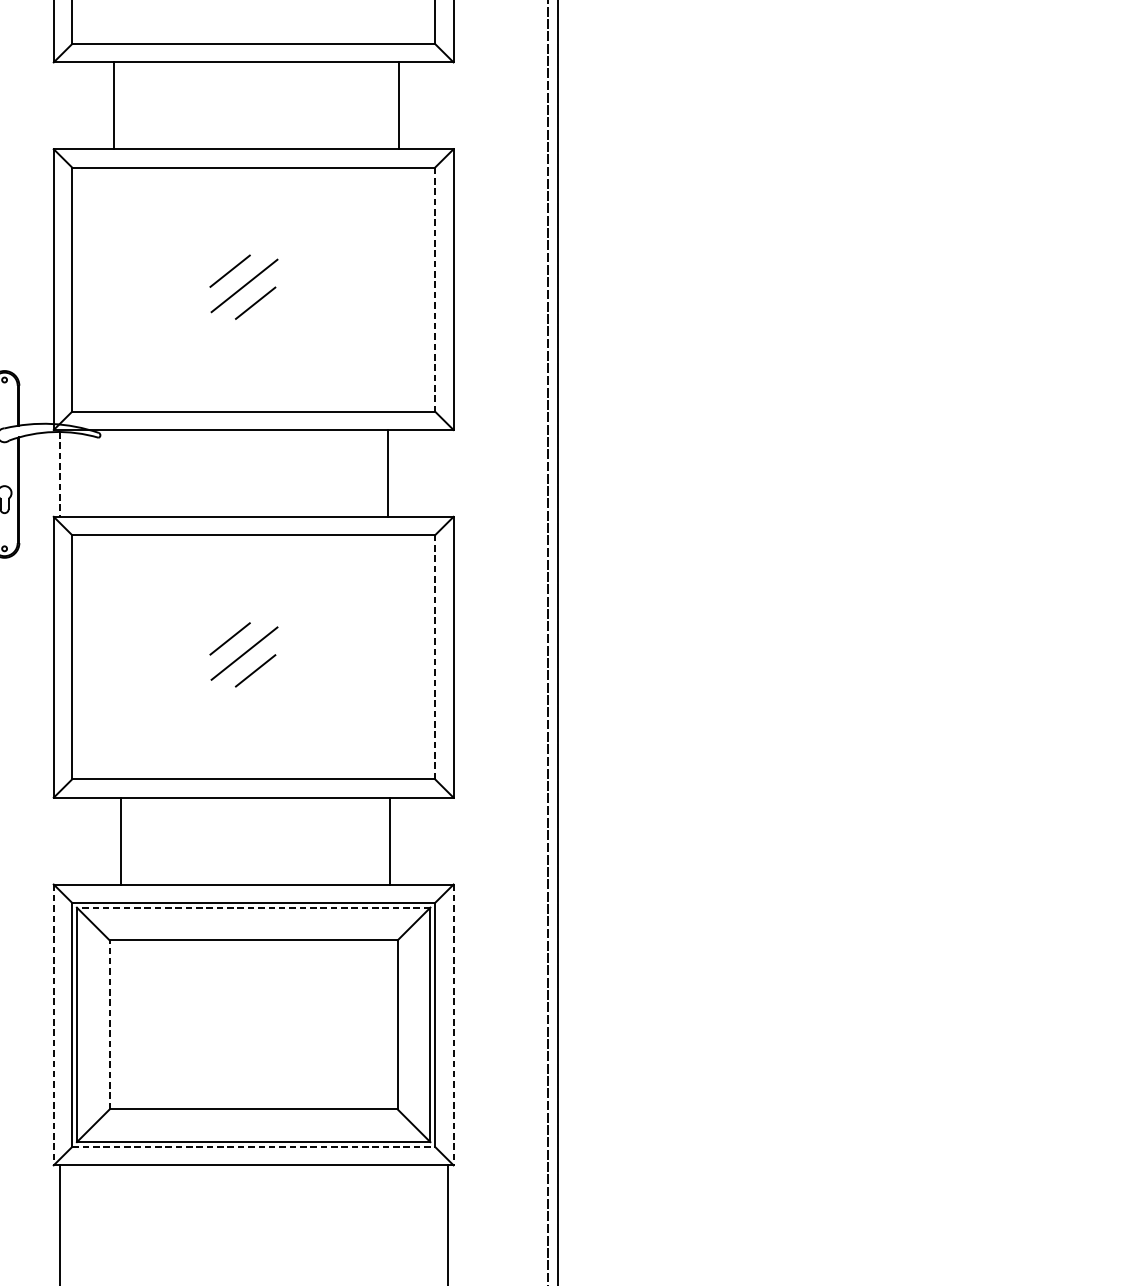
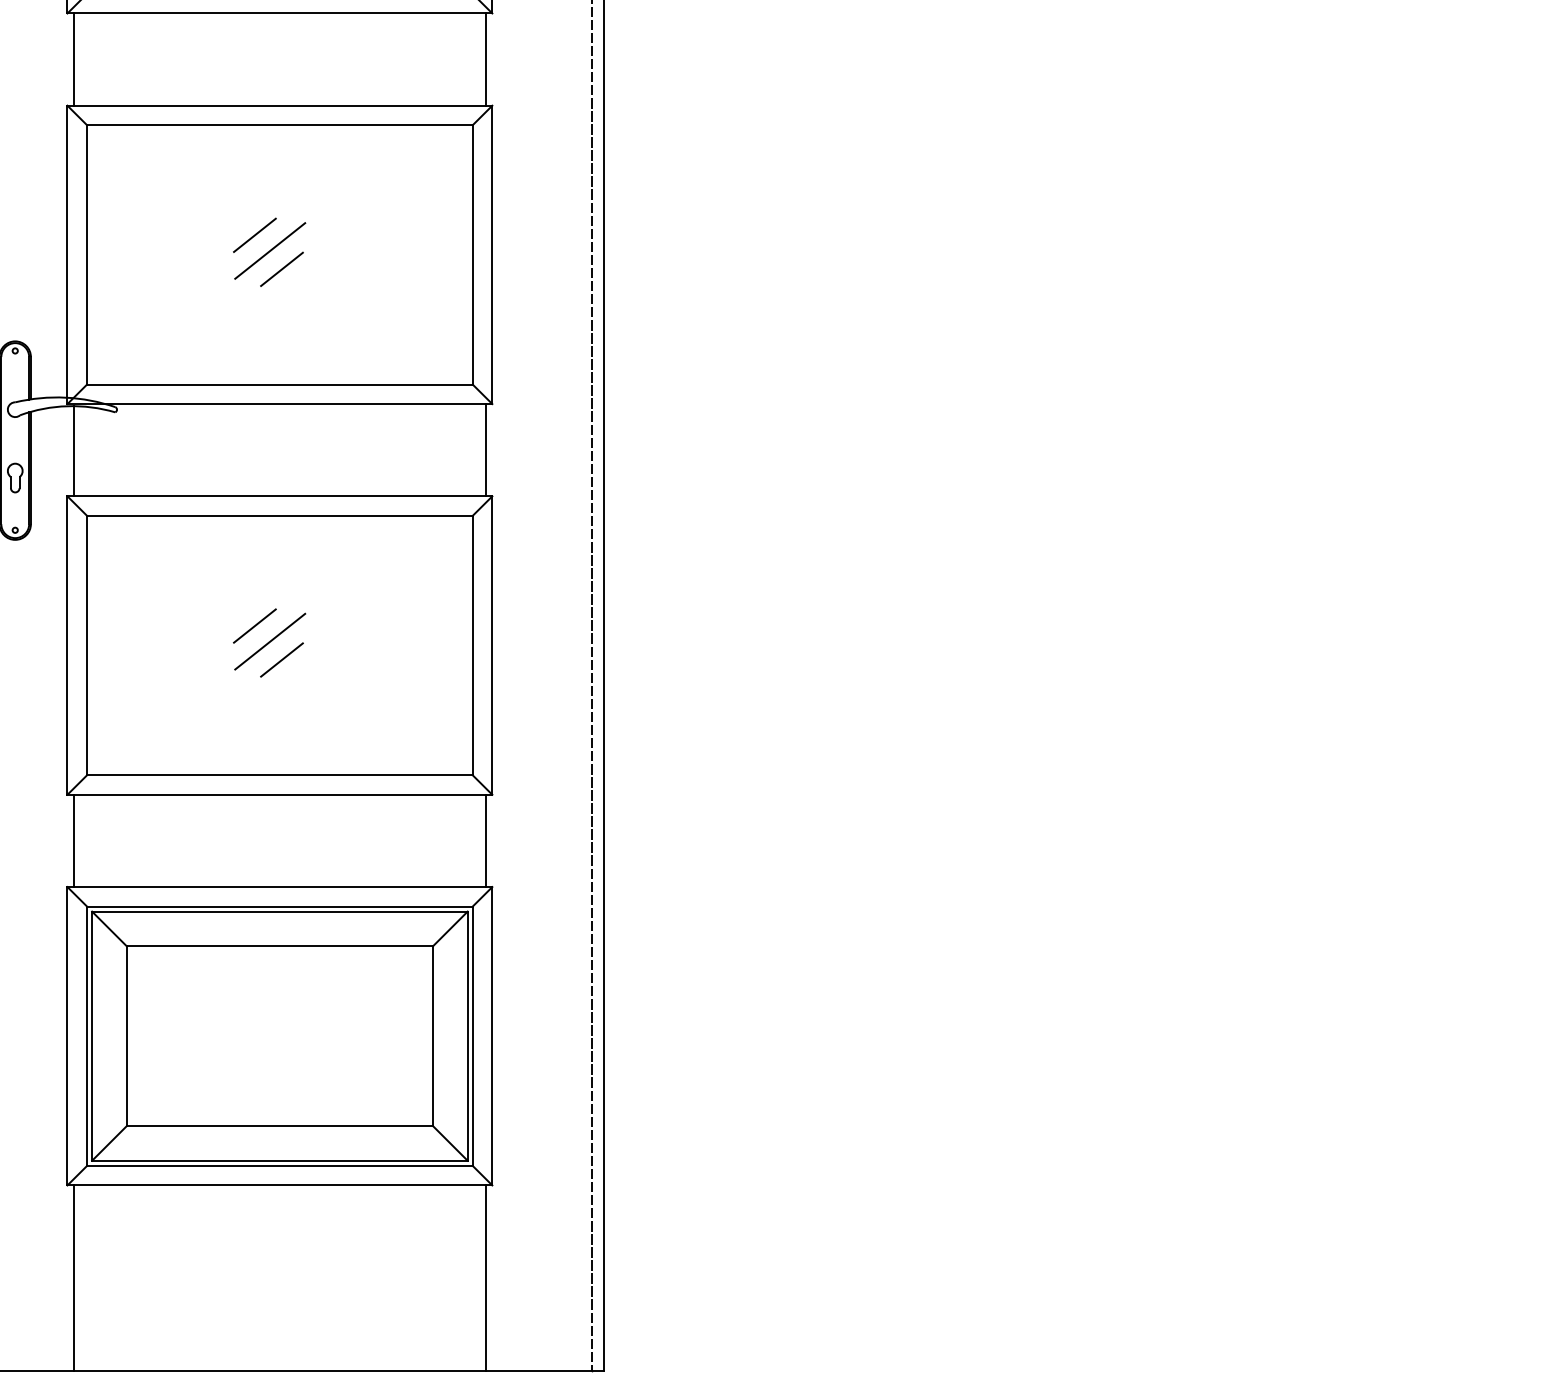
line: (114, 105) -> (73, 59), moved
line: (399, 105) -> (486, 59), moved
line: (434, 289) -> (472, 254), dashed -> solid
line: (387, 473) -> (486, 450), moved
line: (59, 474) -> (73, 451), dashed -> solid
line: (434, 657) -> (472, 645), dashed -> solid
line: (120, 840) -> (73, 840), moved
line: (389, 840) -> (486, 840), moved
line: (253, 907) -> (279, 911), dashed -> solid
line: (53, 1025) -> (67, 1036), dashed -> solid
line: (109, 1025) -> (126, 1036), dashed -> solid
line: (453, 1025) -> (492, 1036), dashed -> solid
line: (253, 1146) -> (279, 1165), dashed -> solid

